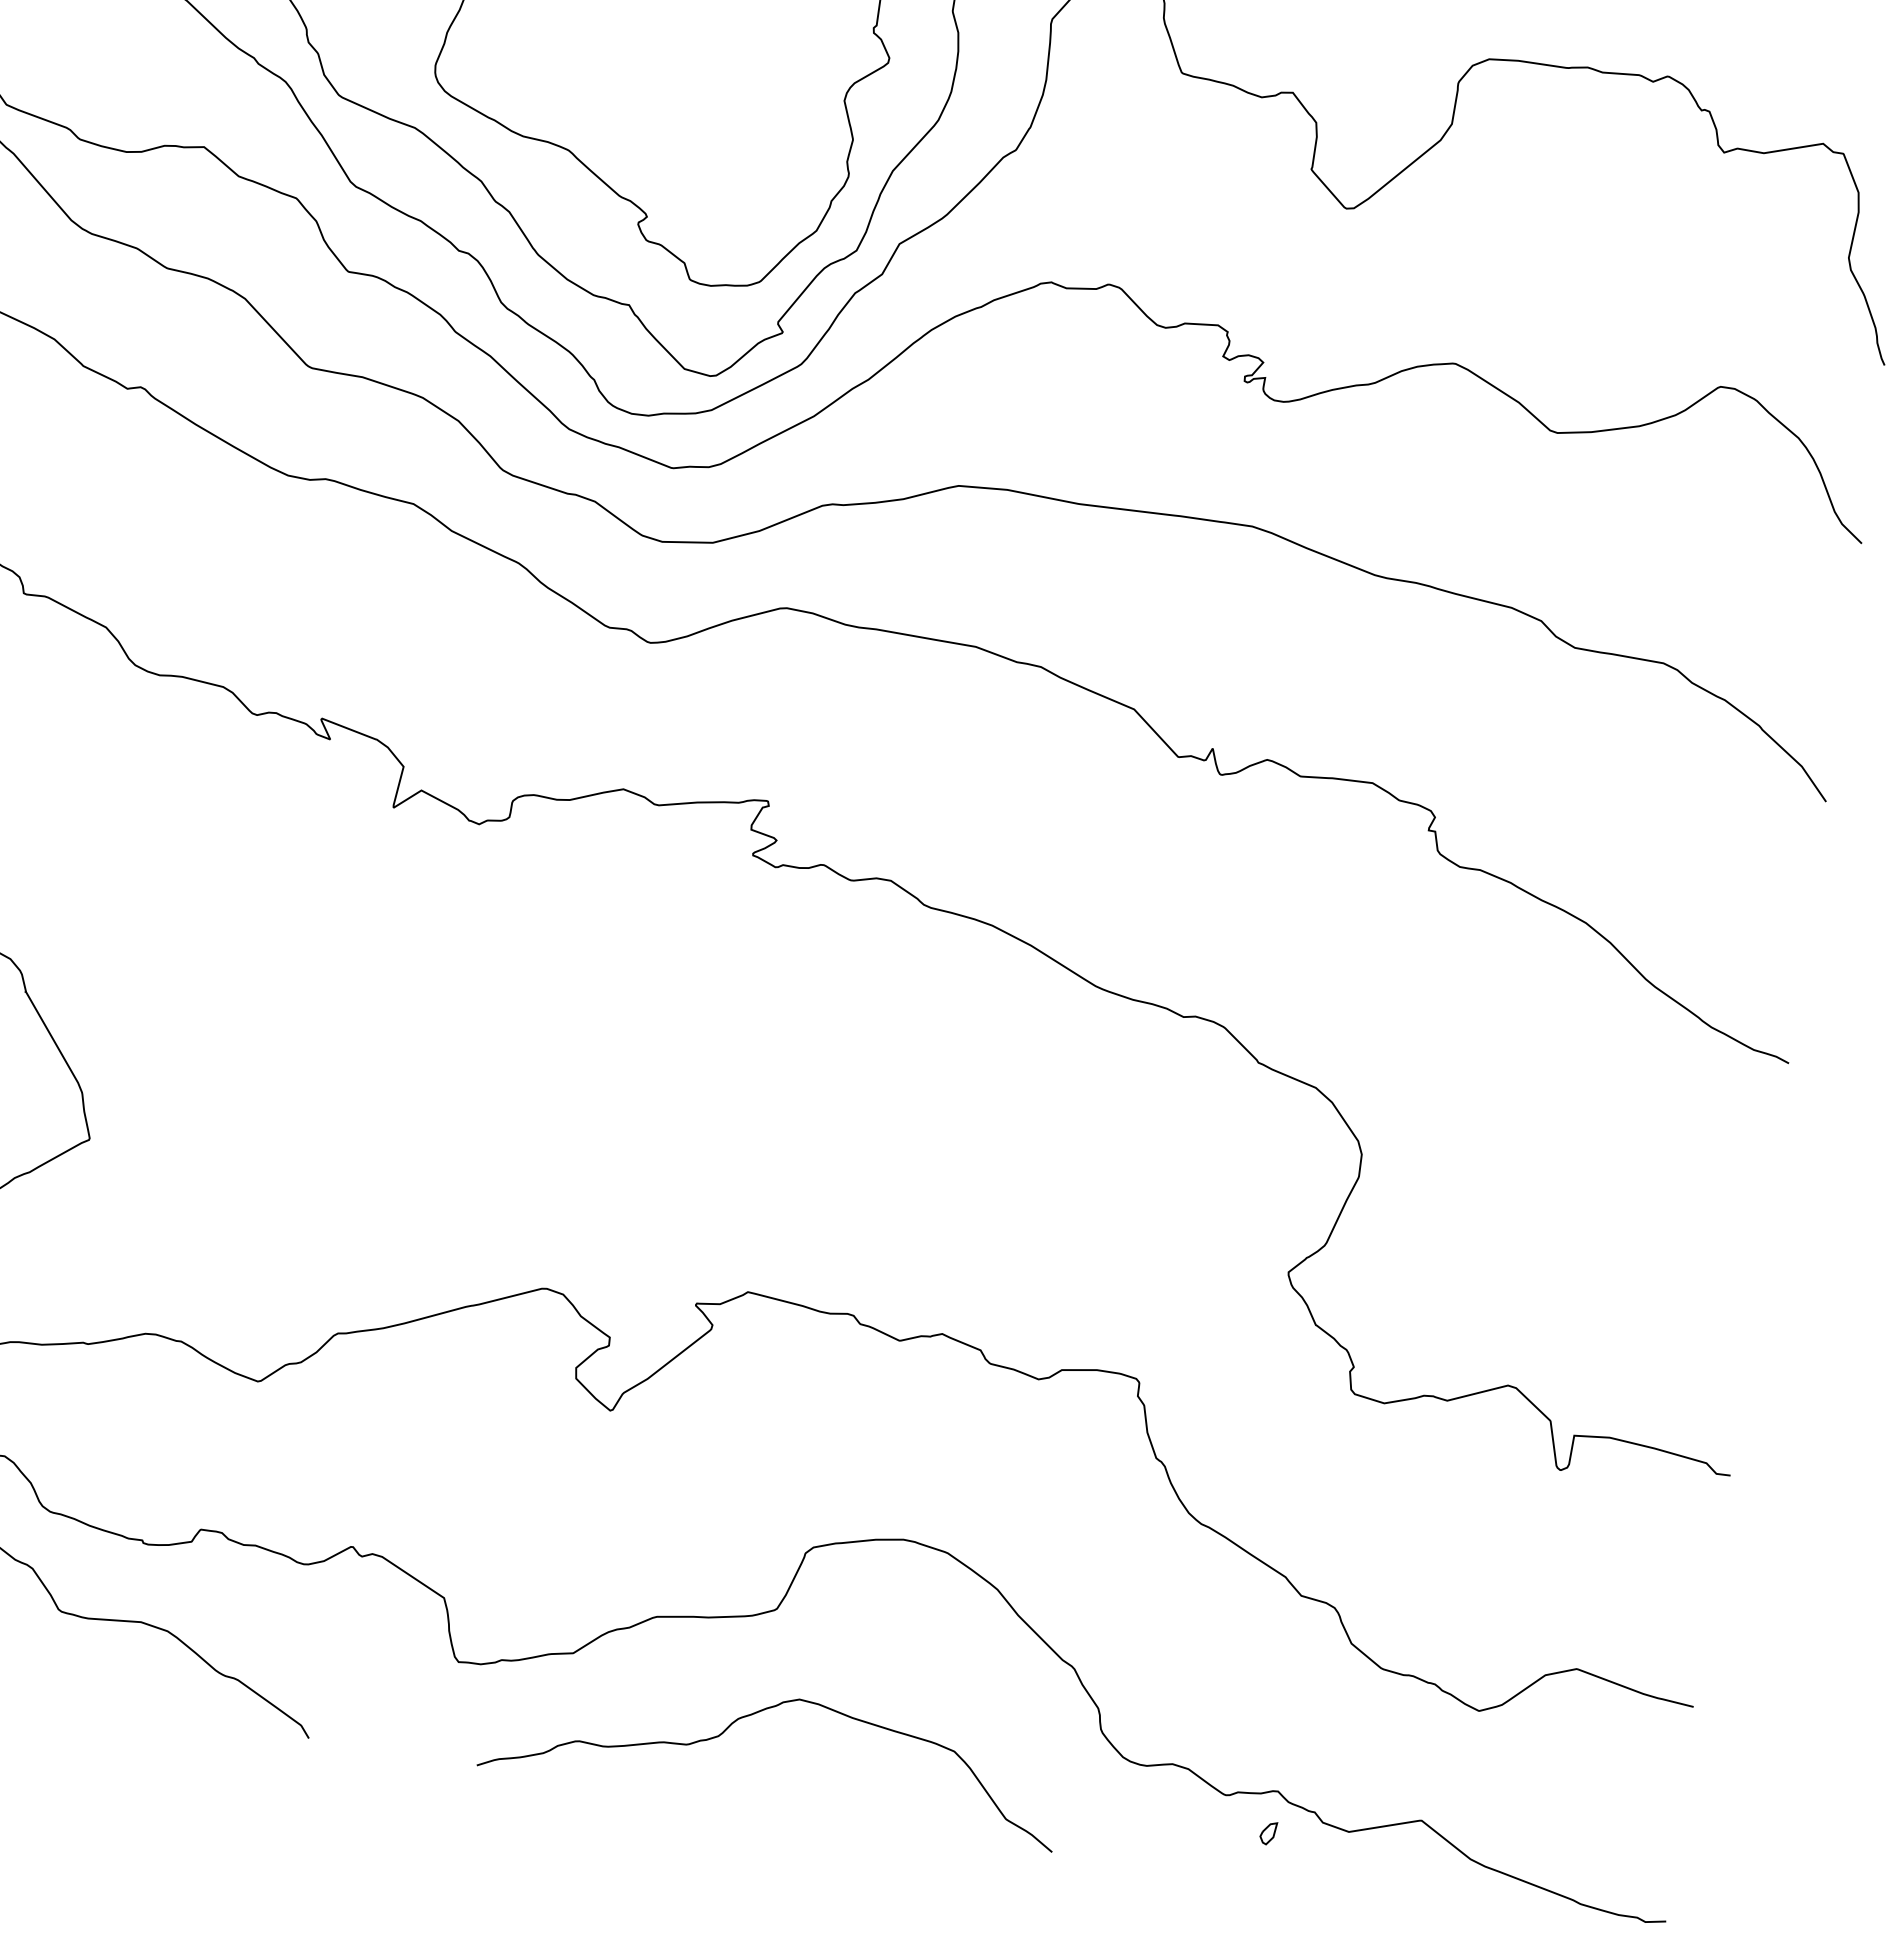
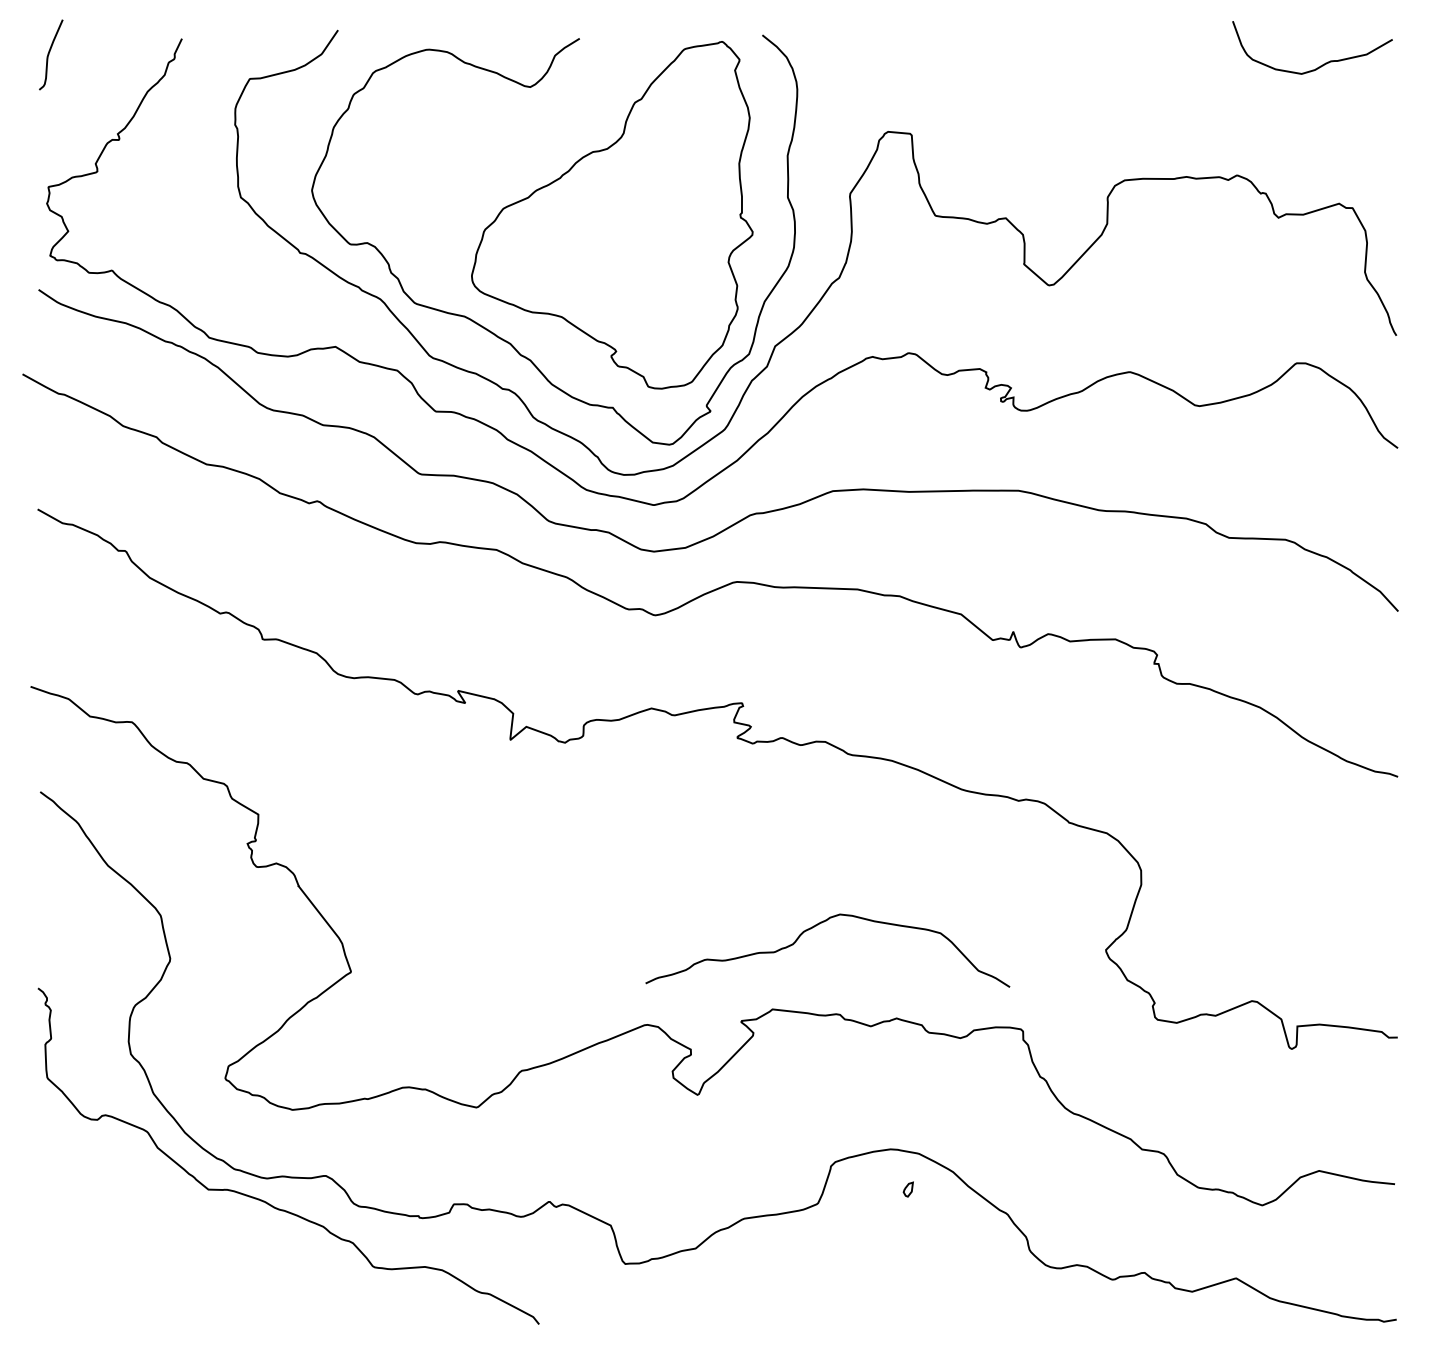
curve: (759, 1713) -> (816, 926), moved
part: (1267, 1832) -> (907, 1189), moved

